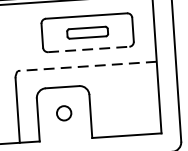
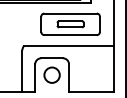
line: (90, 49) -> (71, 35), dashed -> solid
line: (86, 65) -> (68, 45), dashed -> solid
circle: (63, 112) -> (51, 74), size x1.67

